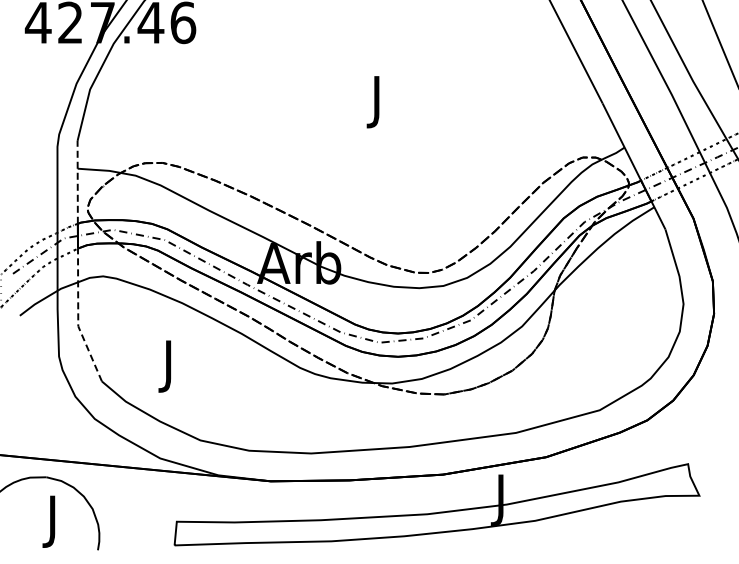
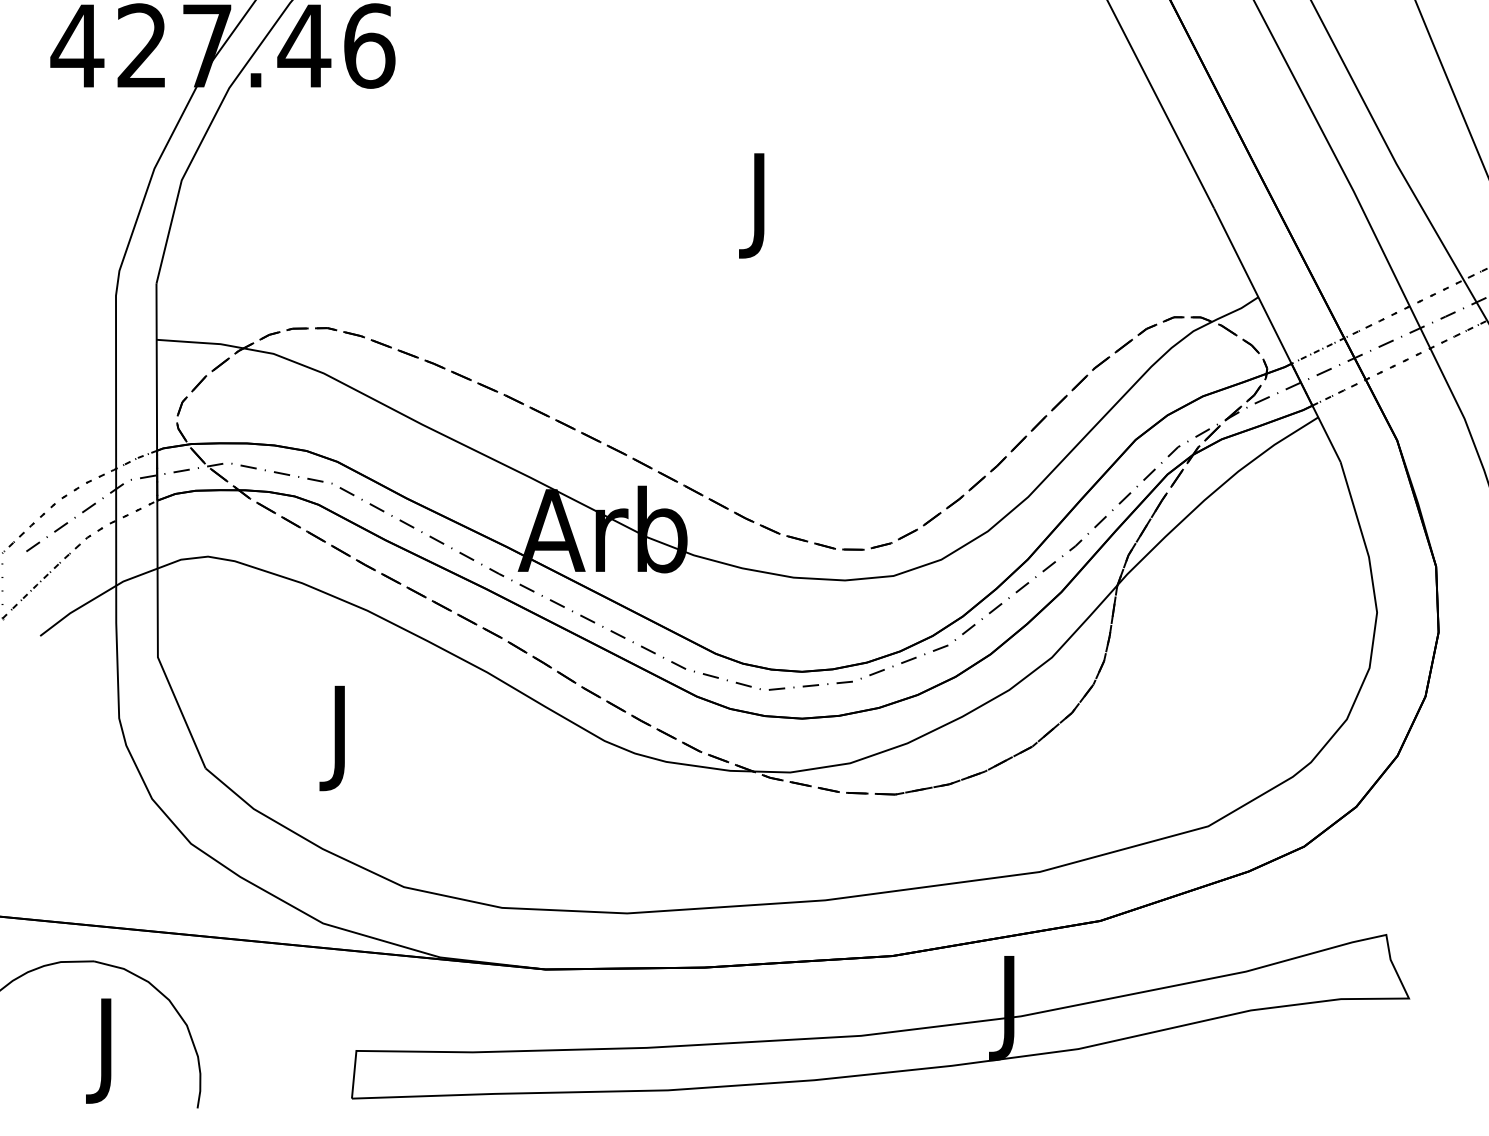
line: (77, 181) -> (156, 365), dashed -> solid
line: (78, 318) -> (158, 641), dashed -> solid

